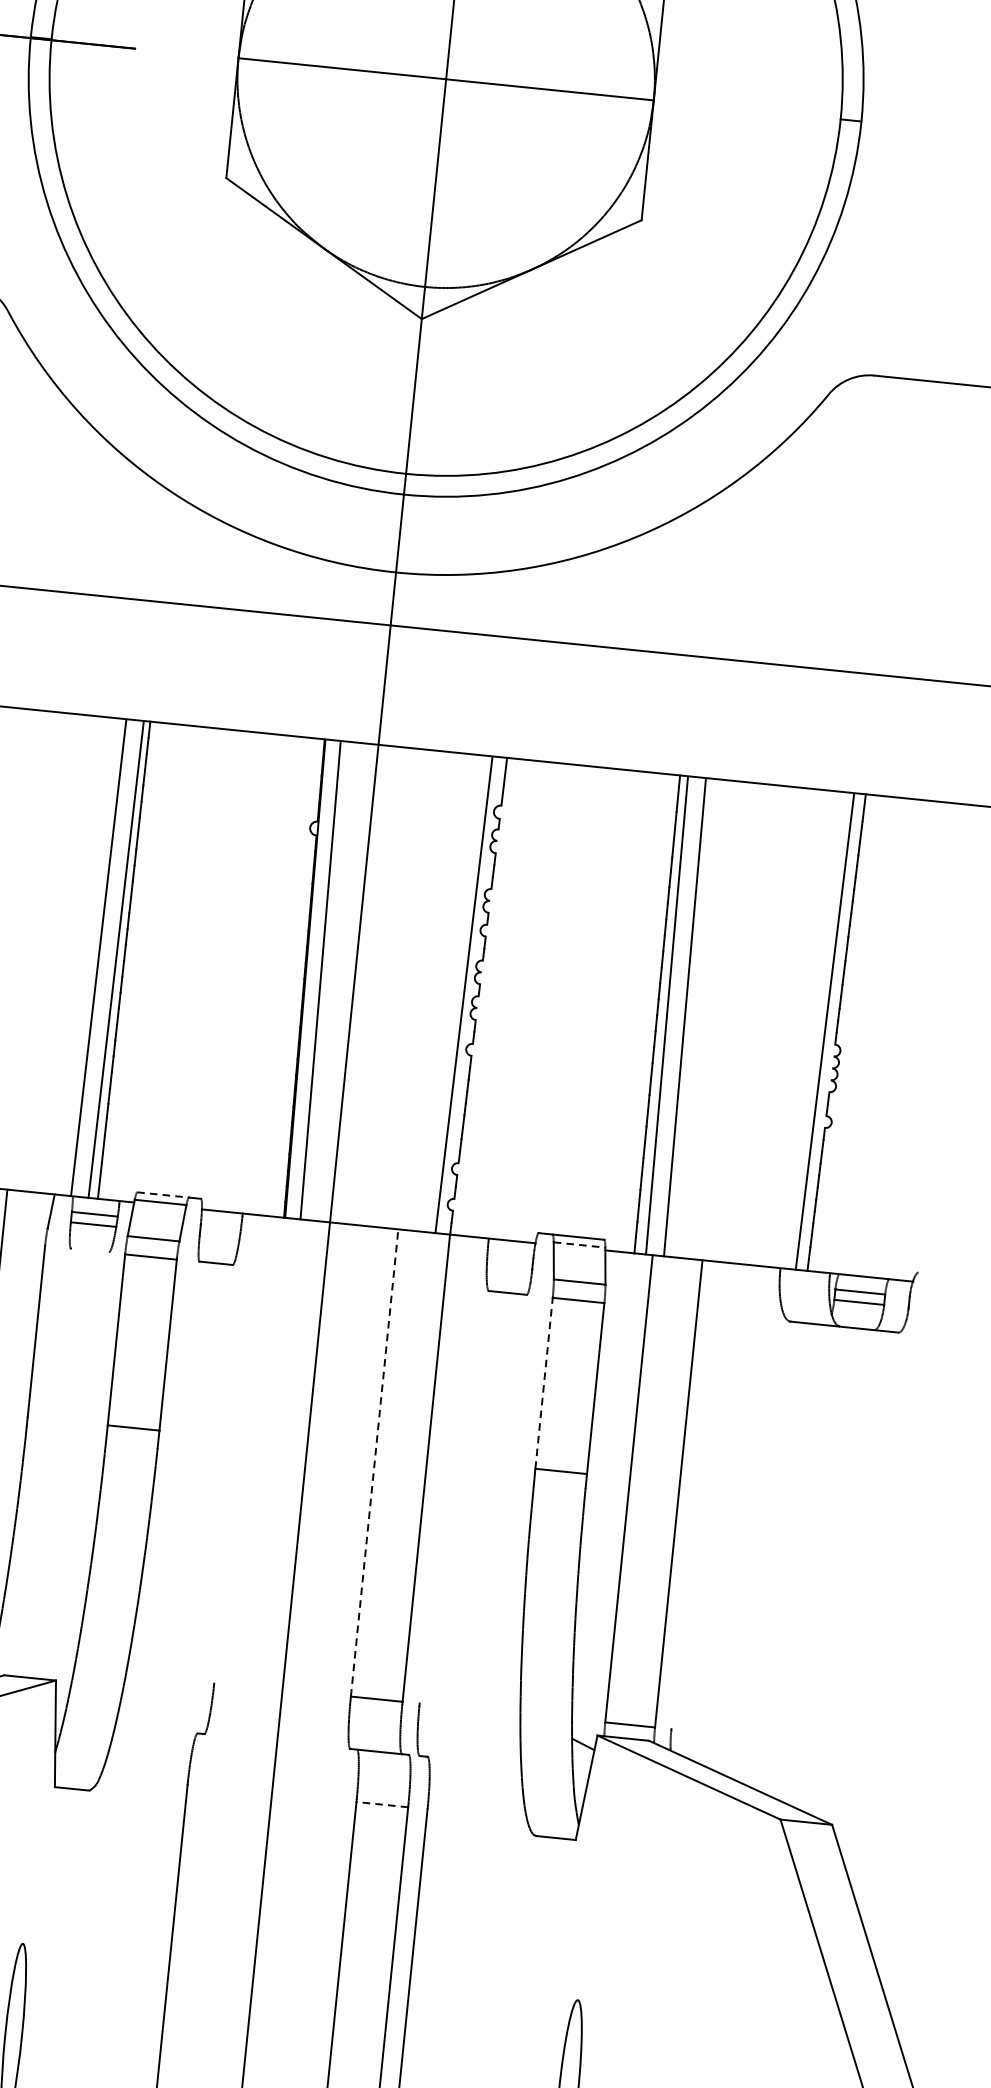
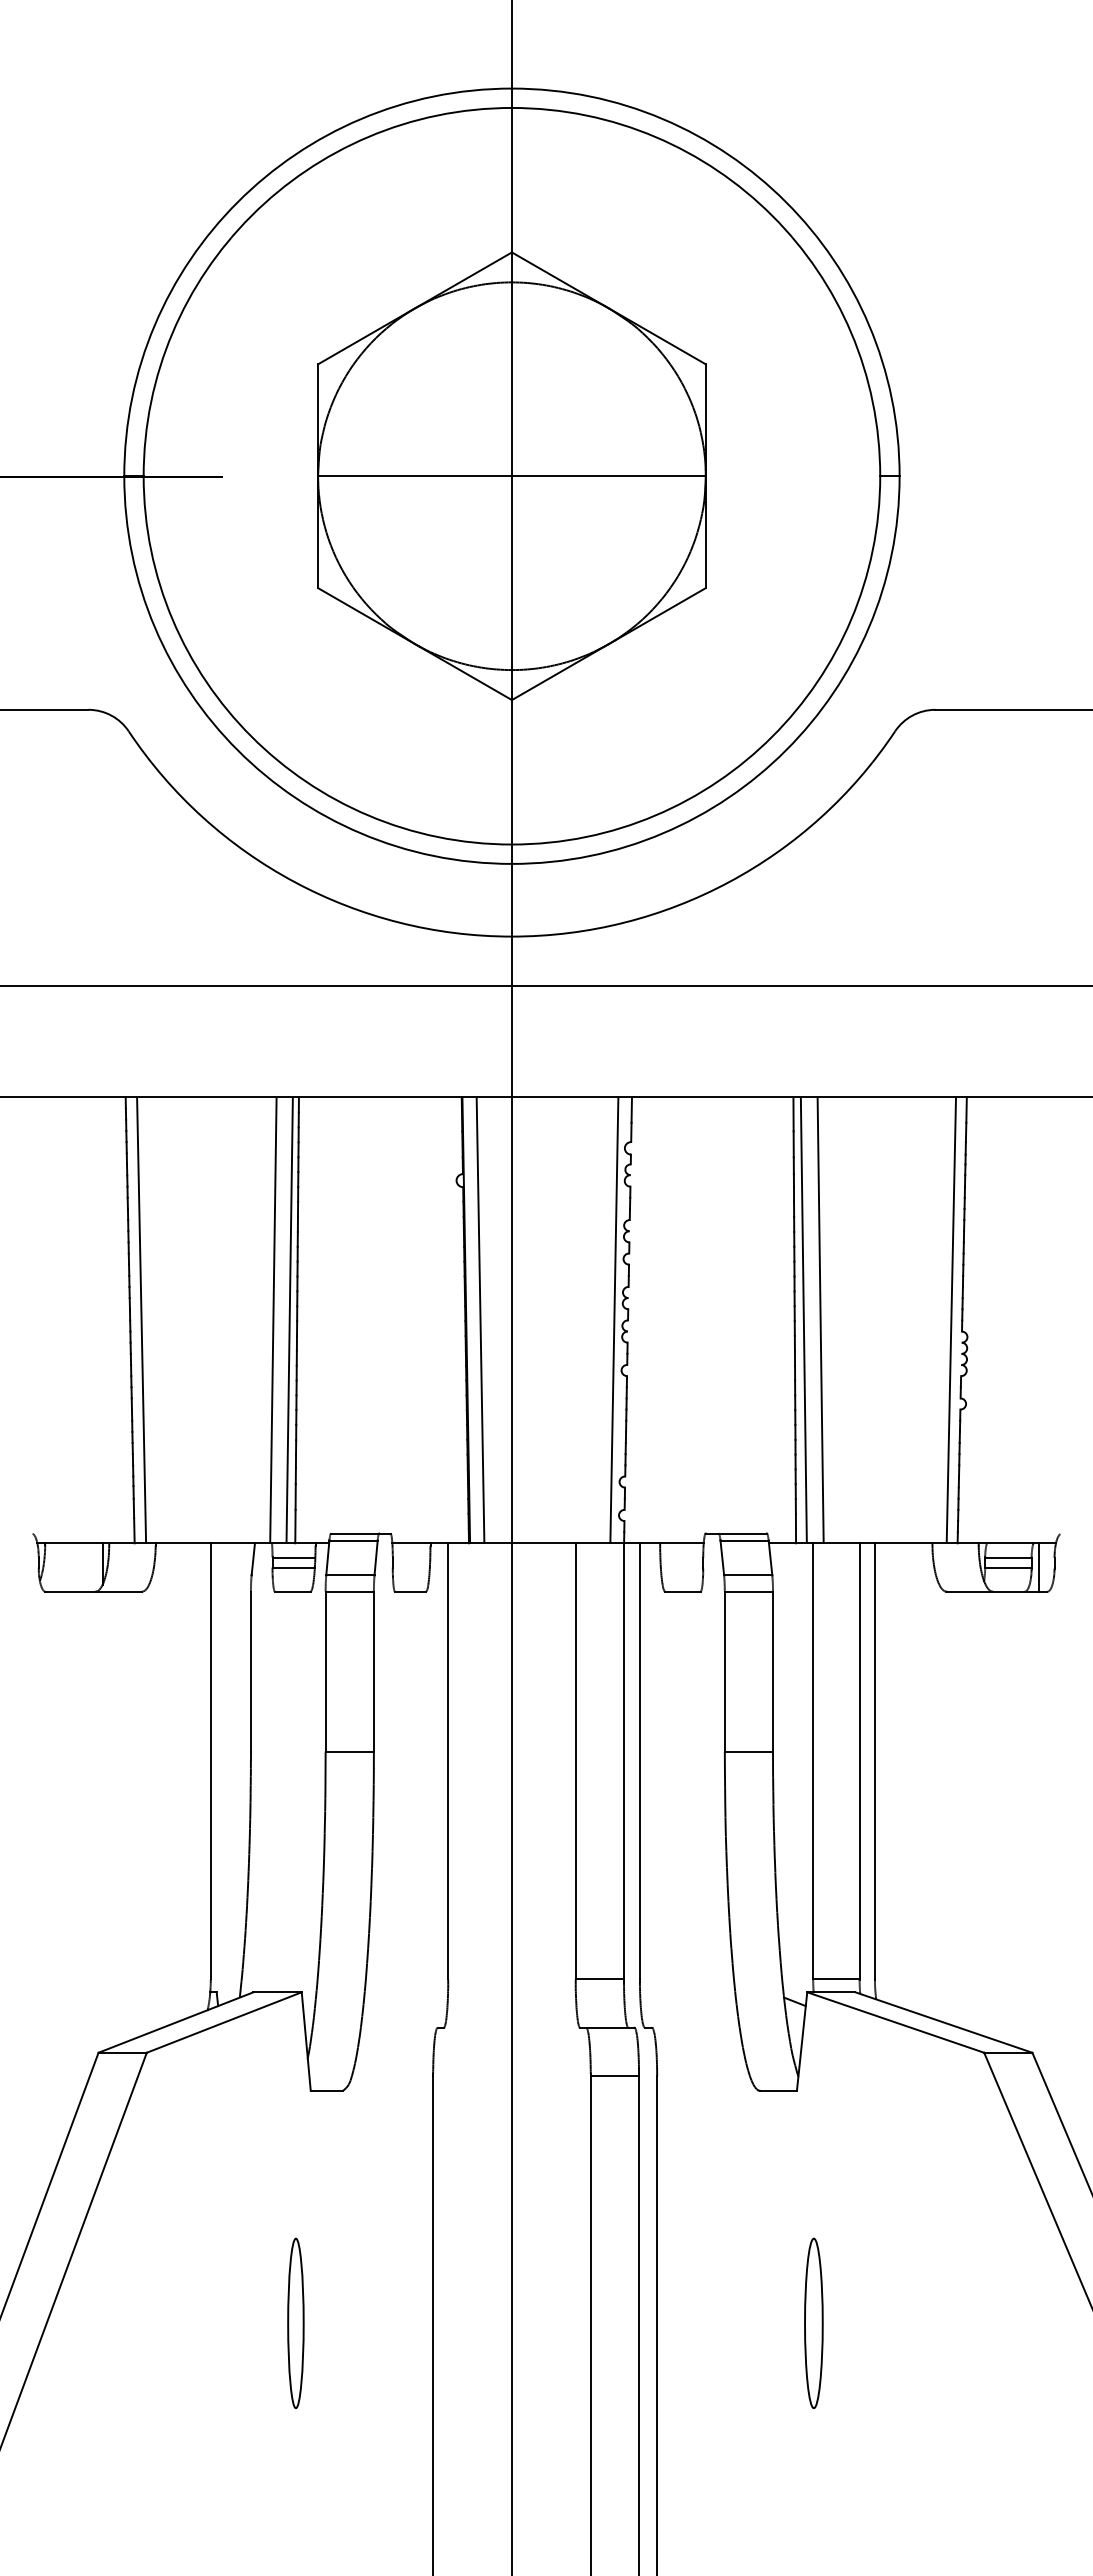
line: (163, 1194) -> (355, 1533), dashed -> solid
line: (580, 1244) -> (745, 1540), dashed -> solid
line: (89, 1250) -> (292, 1591), added
line: (892, 1305) -> (1039, 1567), added
line: (543, 1382) -> (724, 1671), dashed -> solid
line: (238, 1449) -> (448, 1761), added
line: (374, 1462) -> (575, 1760), dashed -> solid
line: (442, 1470) -> (639, 1761), added
line: (694, 1495) -> (874, 1761), added
line: (381, 1804) -> (614, 2076), dashed -> solid

